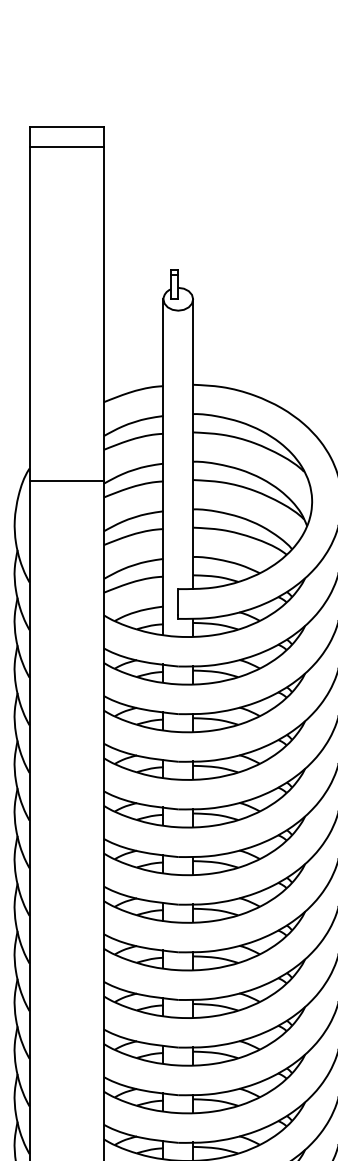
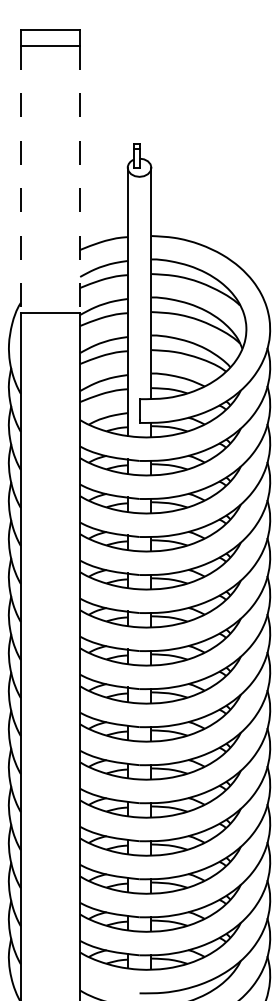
line: (29, 313) -> (20, 179), solid -> dashed
line: (104, 313) -> (80, 179), solid -> dashed

